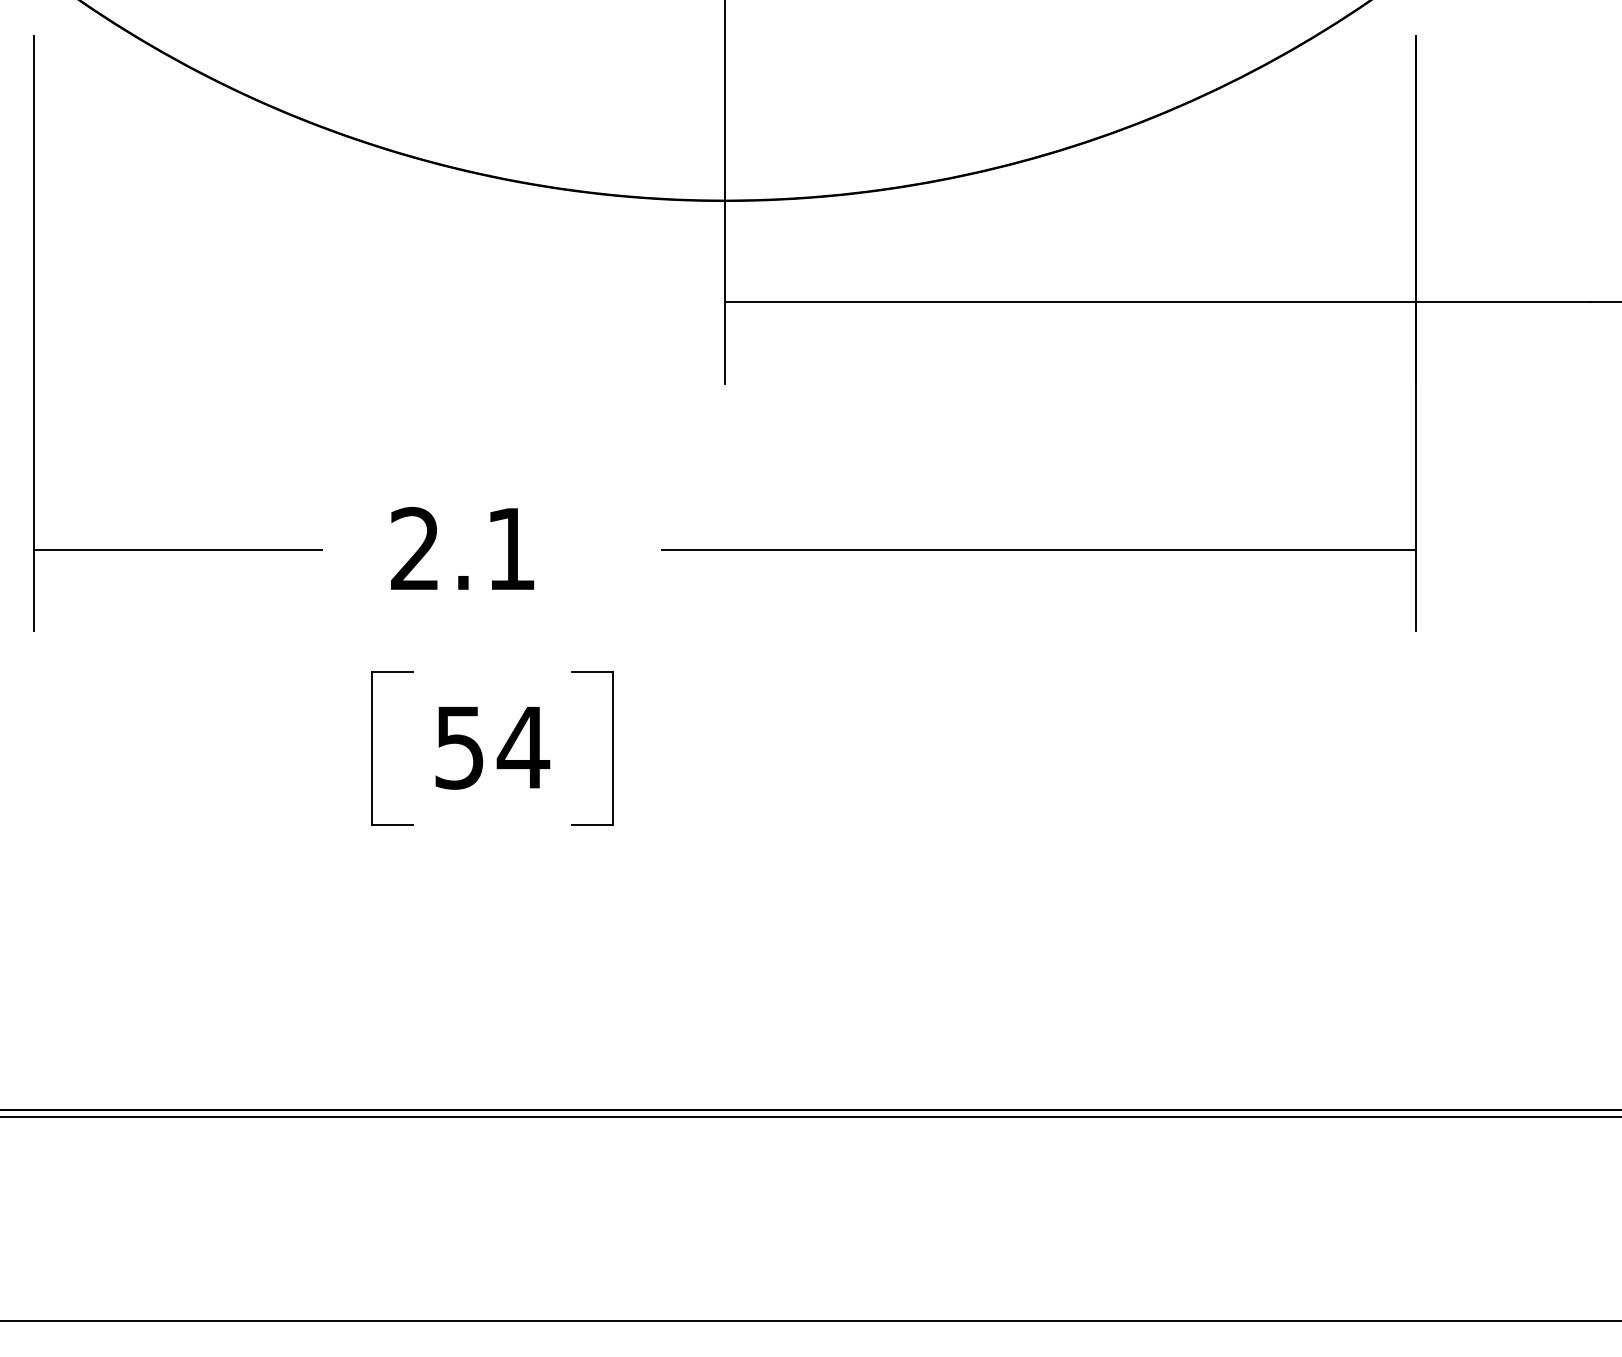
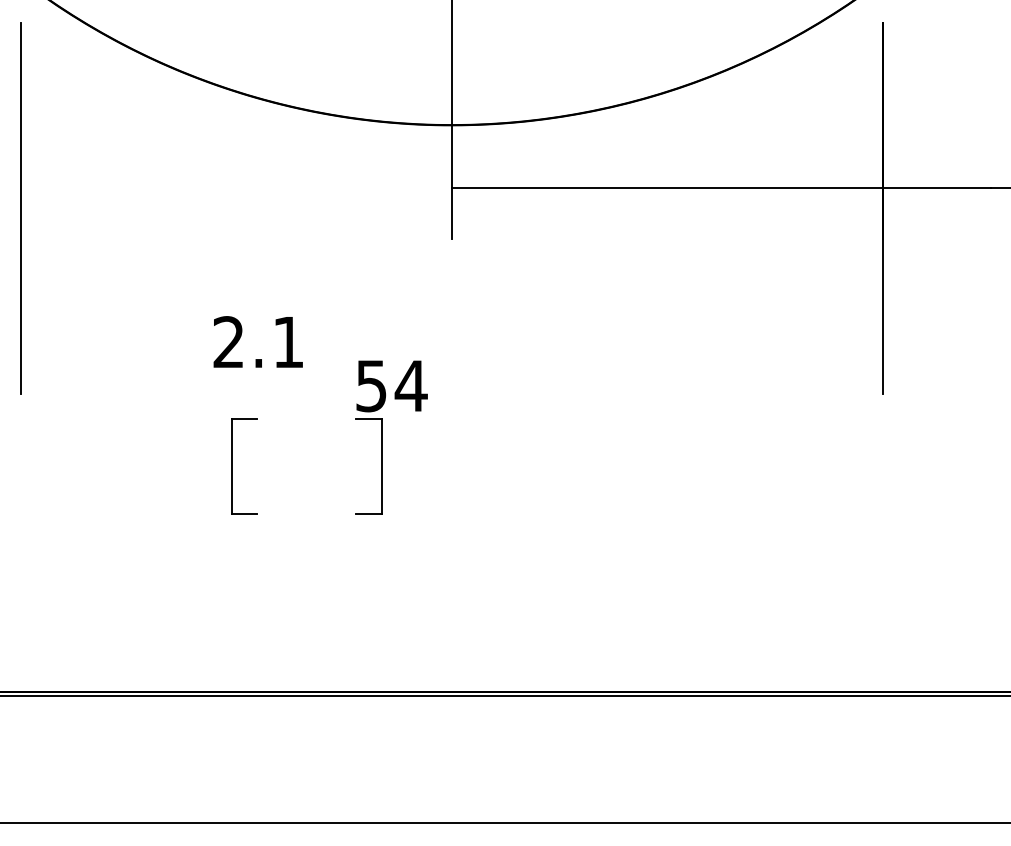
text: (461, 547) -> (257, 341), moved
line: (177, 549) -> (110, 342), removed
line: (1038, 549) -> (647, 342), removed
text: (491, 748) -> (391, 386), moved

